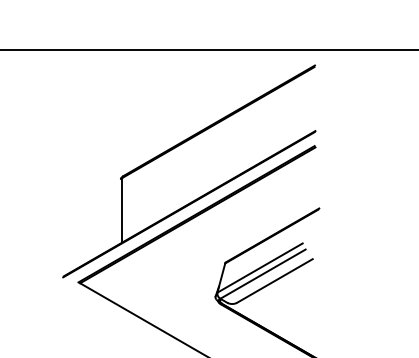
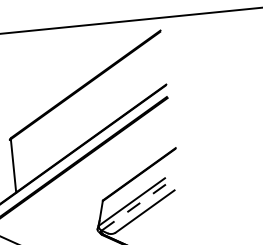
line: (263, 273) -> (135, 206), solid -> dashed

